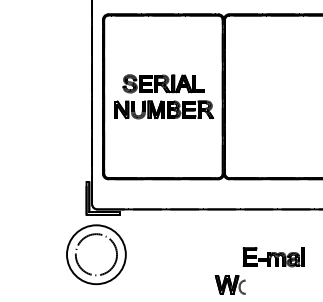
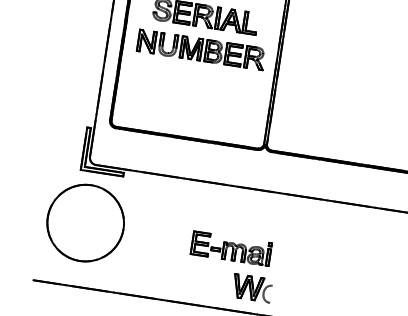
circle: (96, 254) -> (85, 222), size x1.43
part: (273, 257) -> (230, 248), moved

